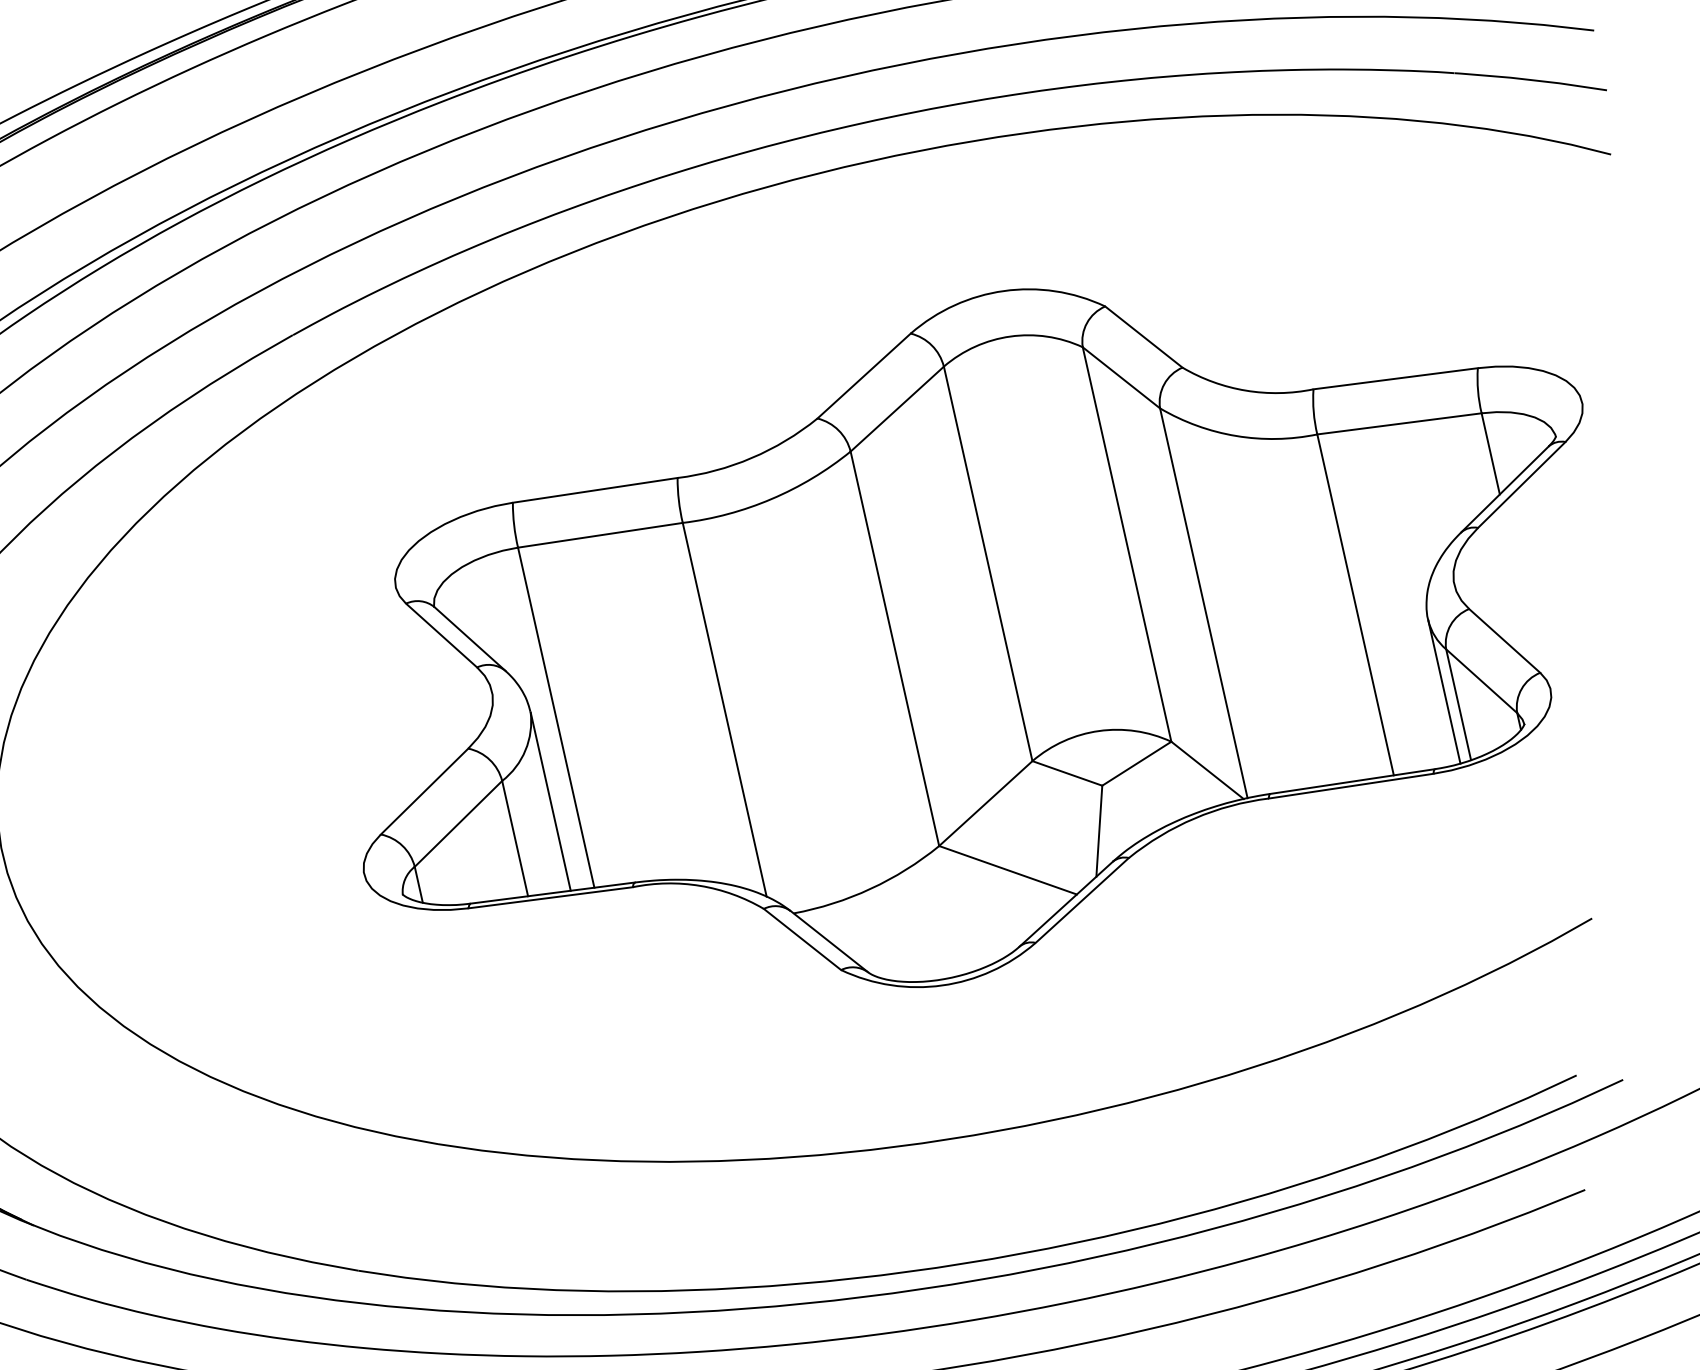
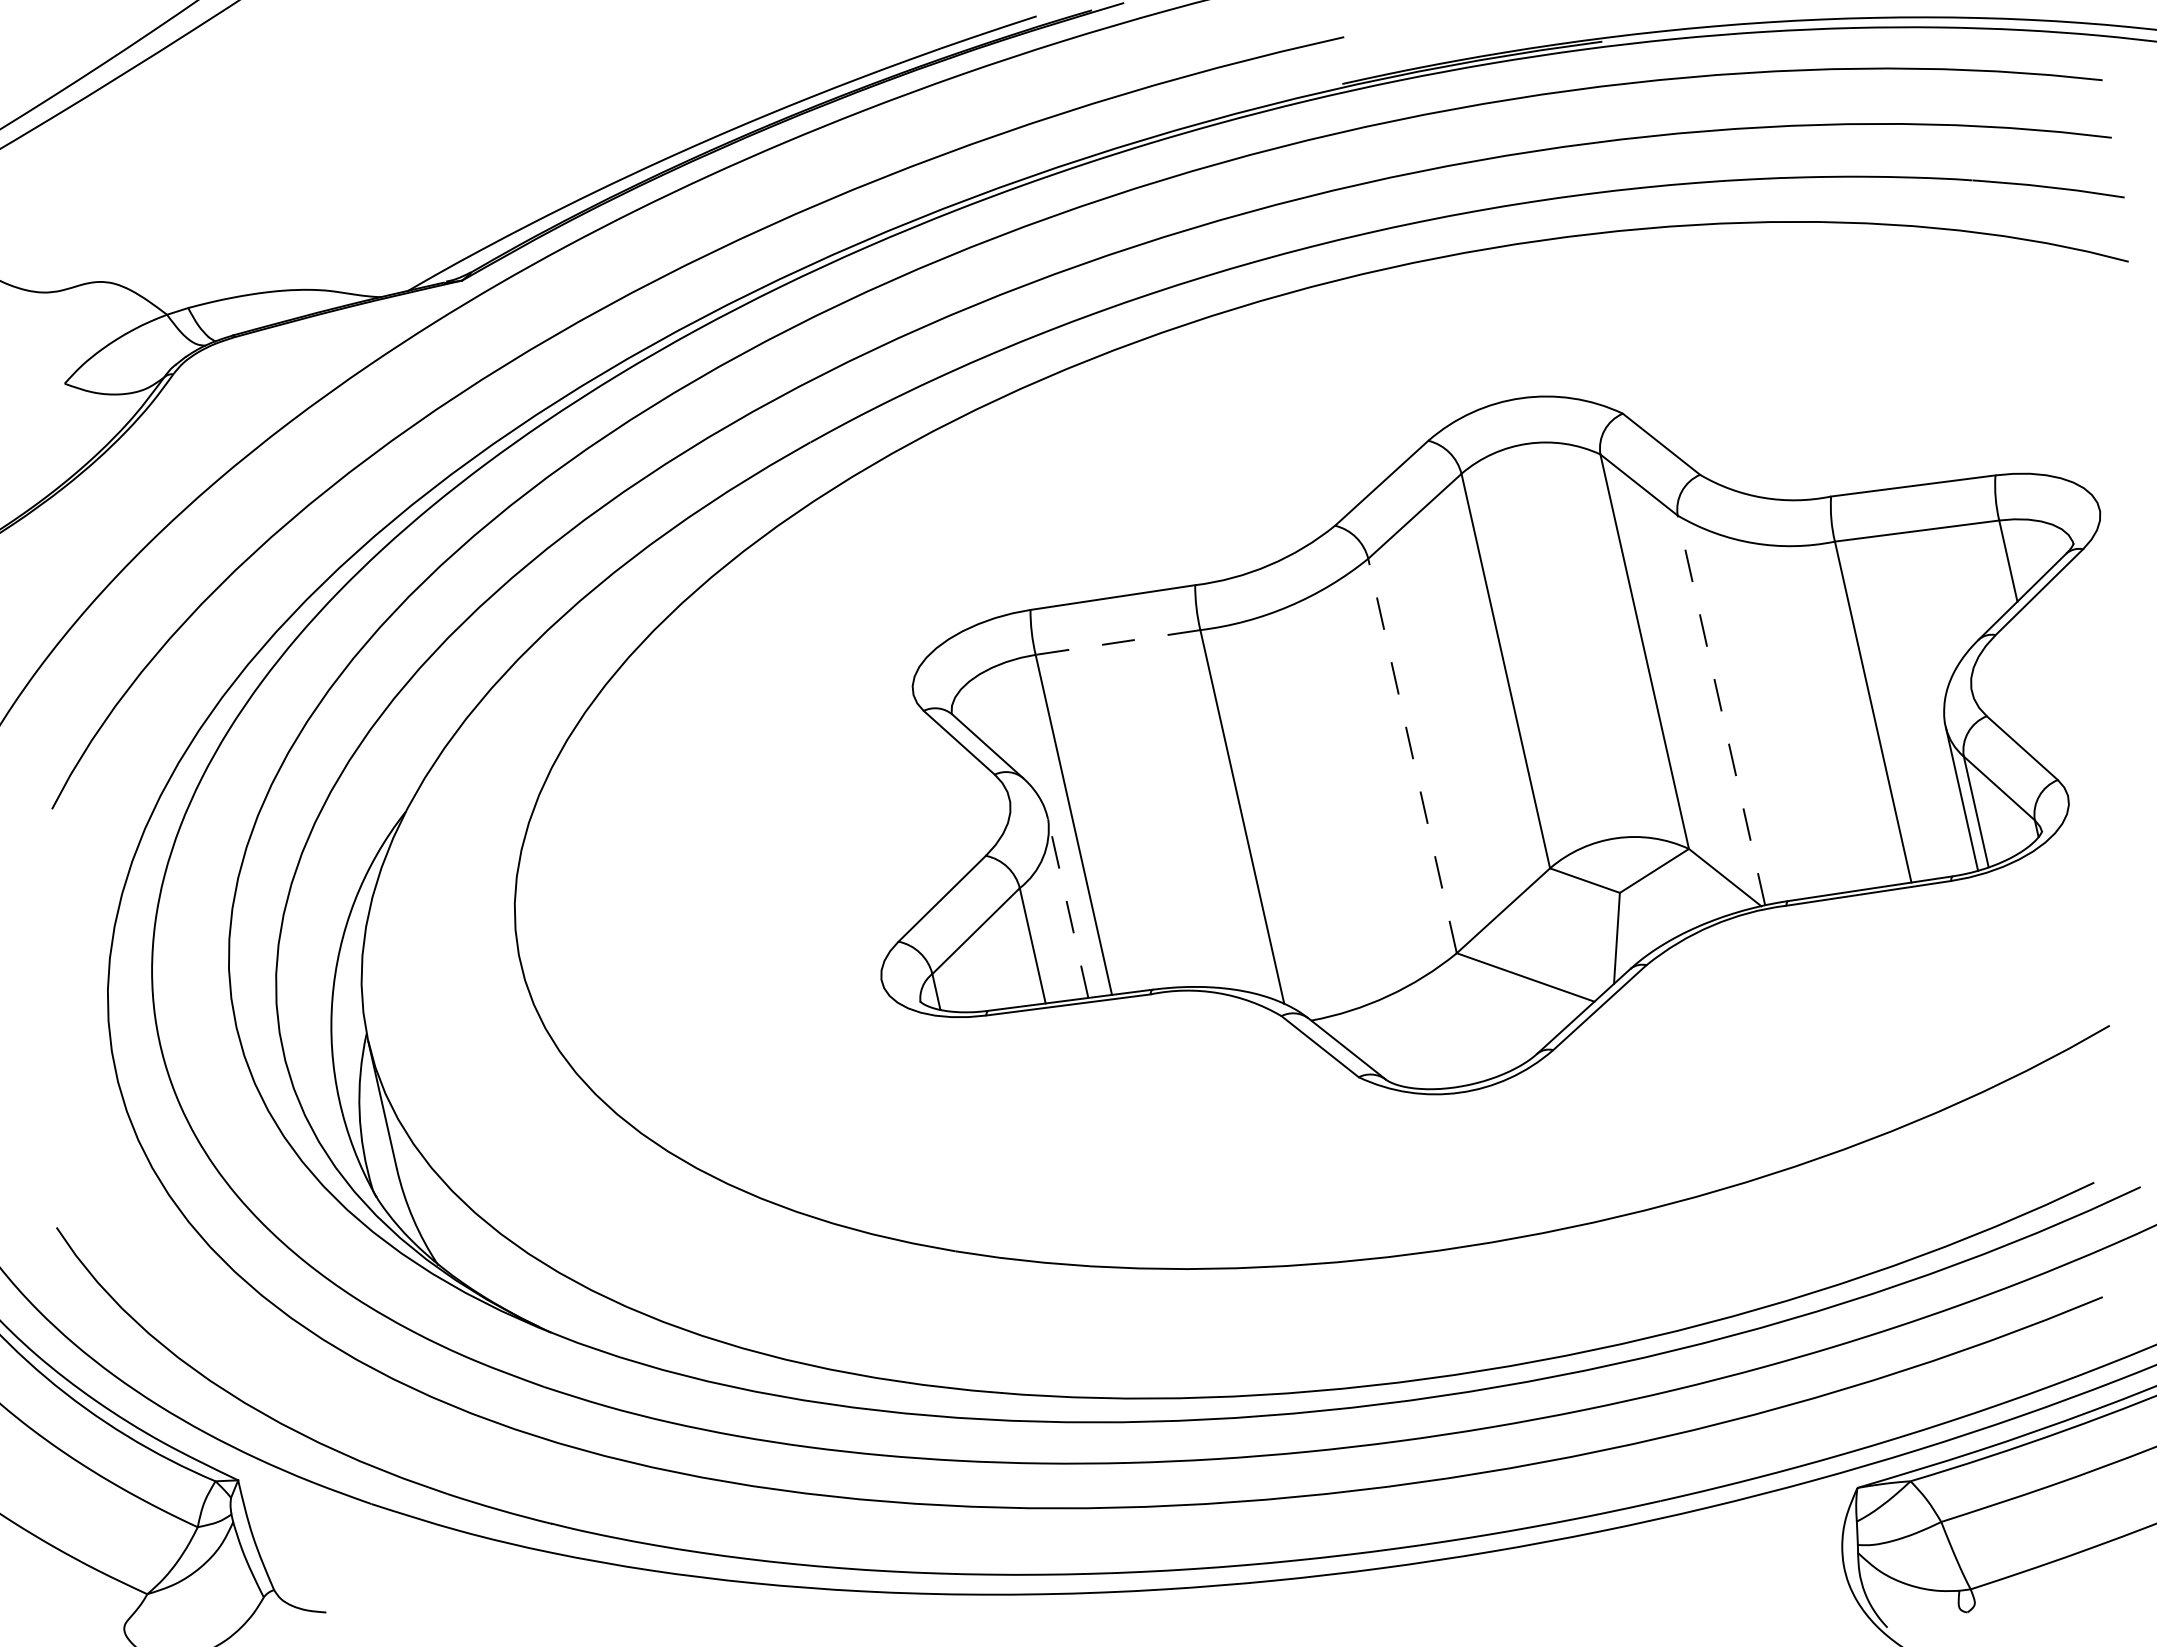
line: (599, 535) -> (1117, 642), solid -> dashed
line: (1203, 603) -> (1721, 710), solid -> dashed
line: (894, 648) -> (1412, 755), solid -> dashed
line: (550, 801) -> (1068, 908), solid -> dashed

